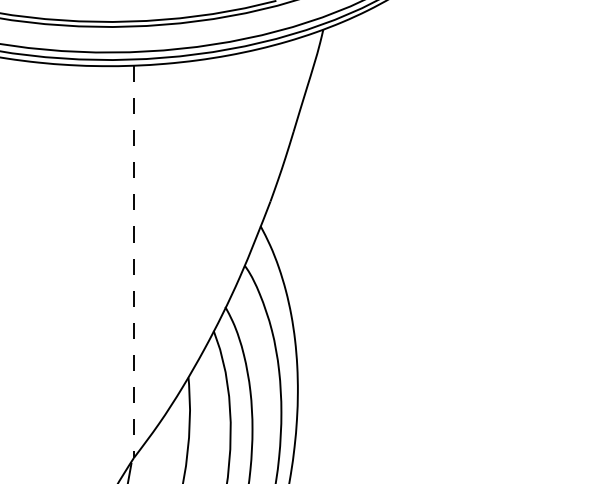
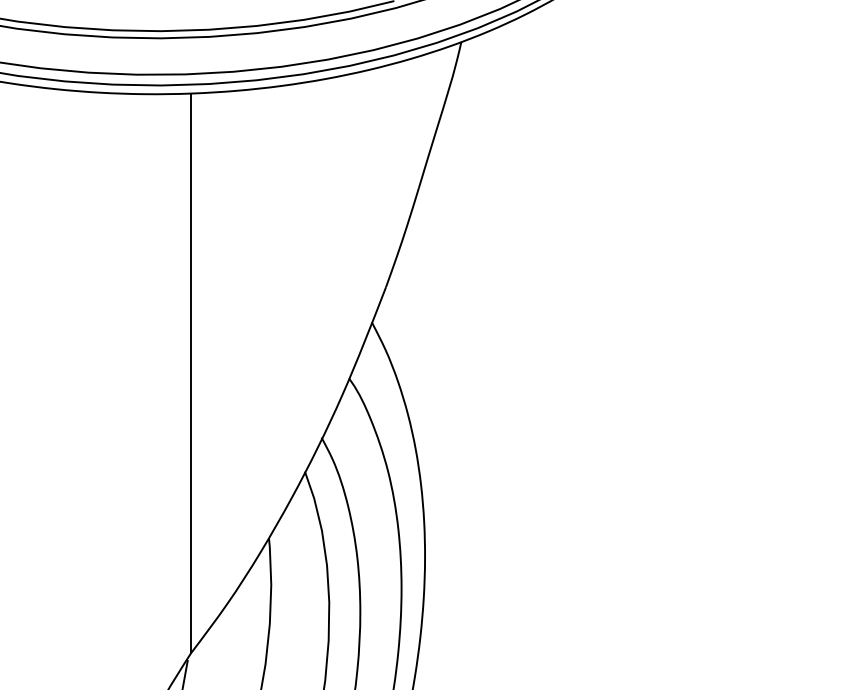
line: (134, 261) -> (191, 373), dashed -> solid

